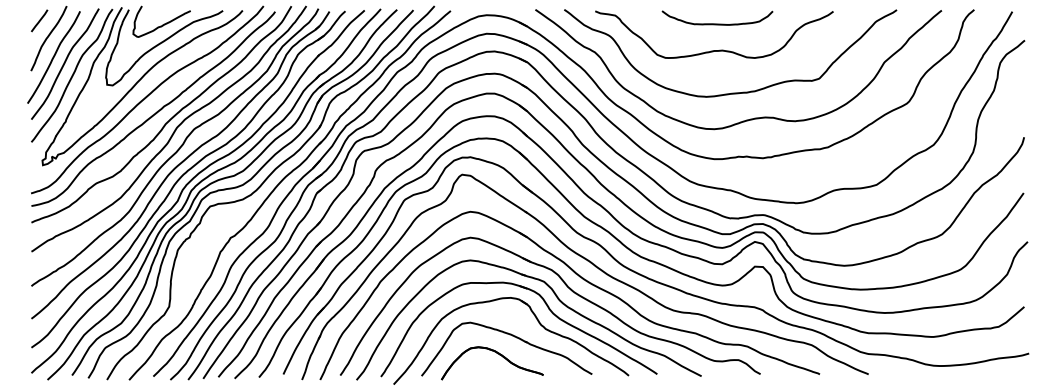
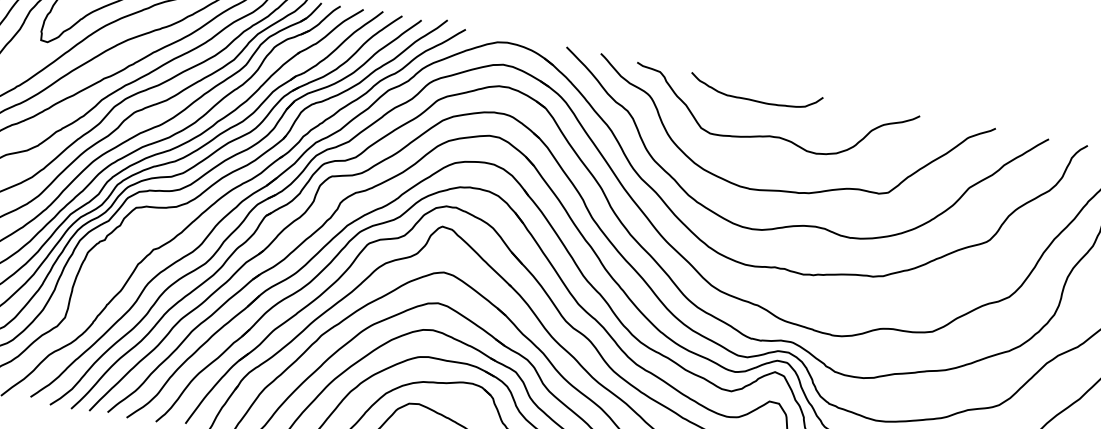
curve: (717, 23) -> (754, 99), moved

